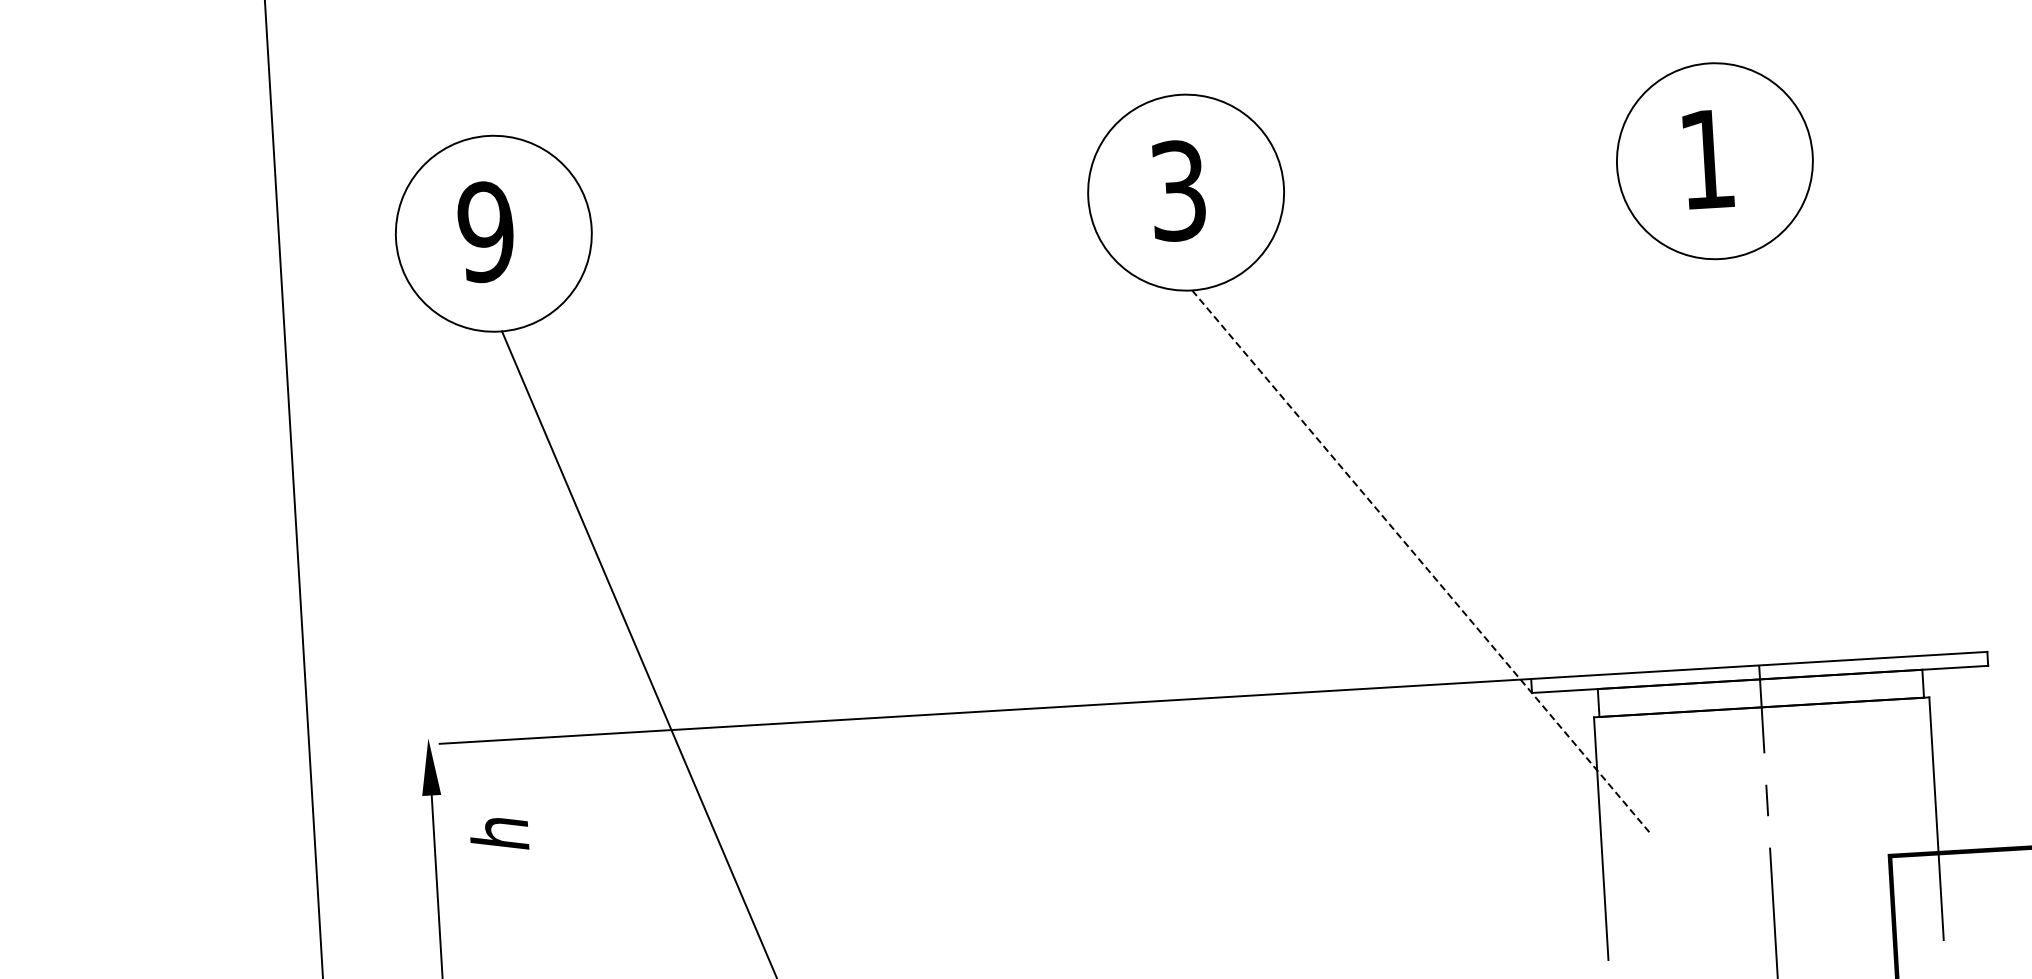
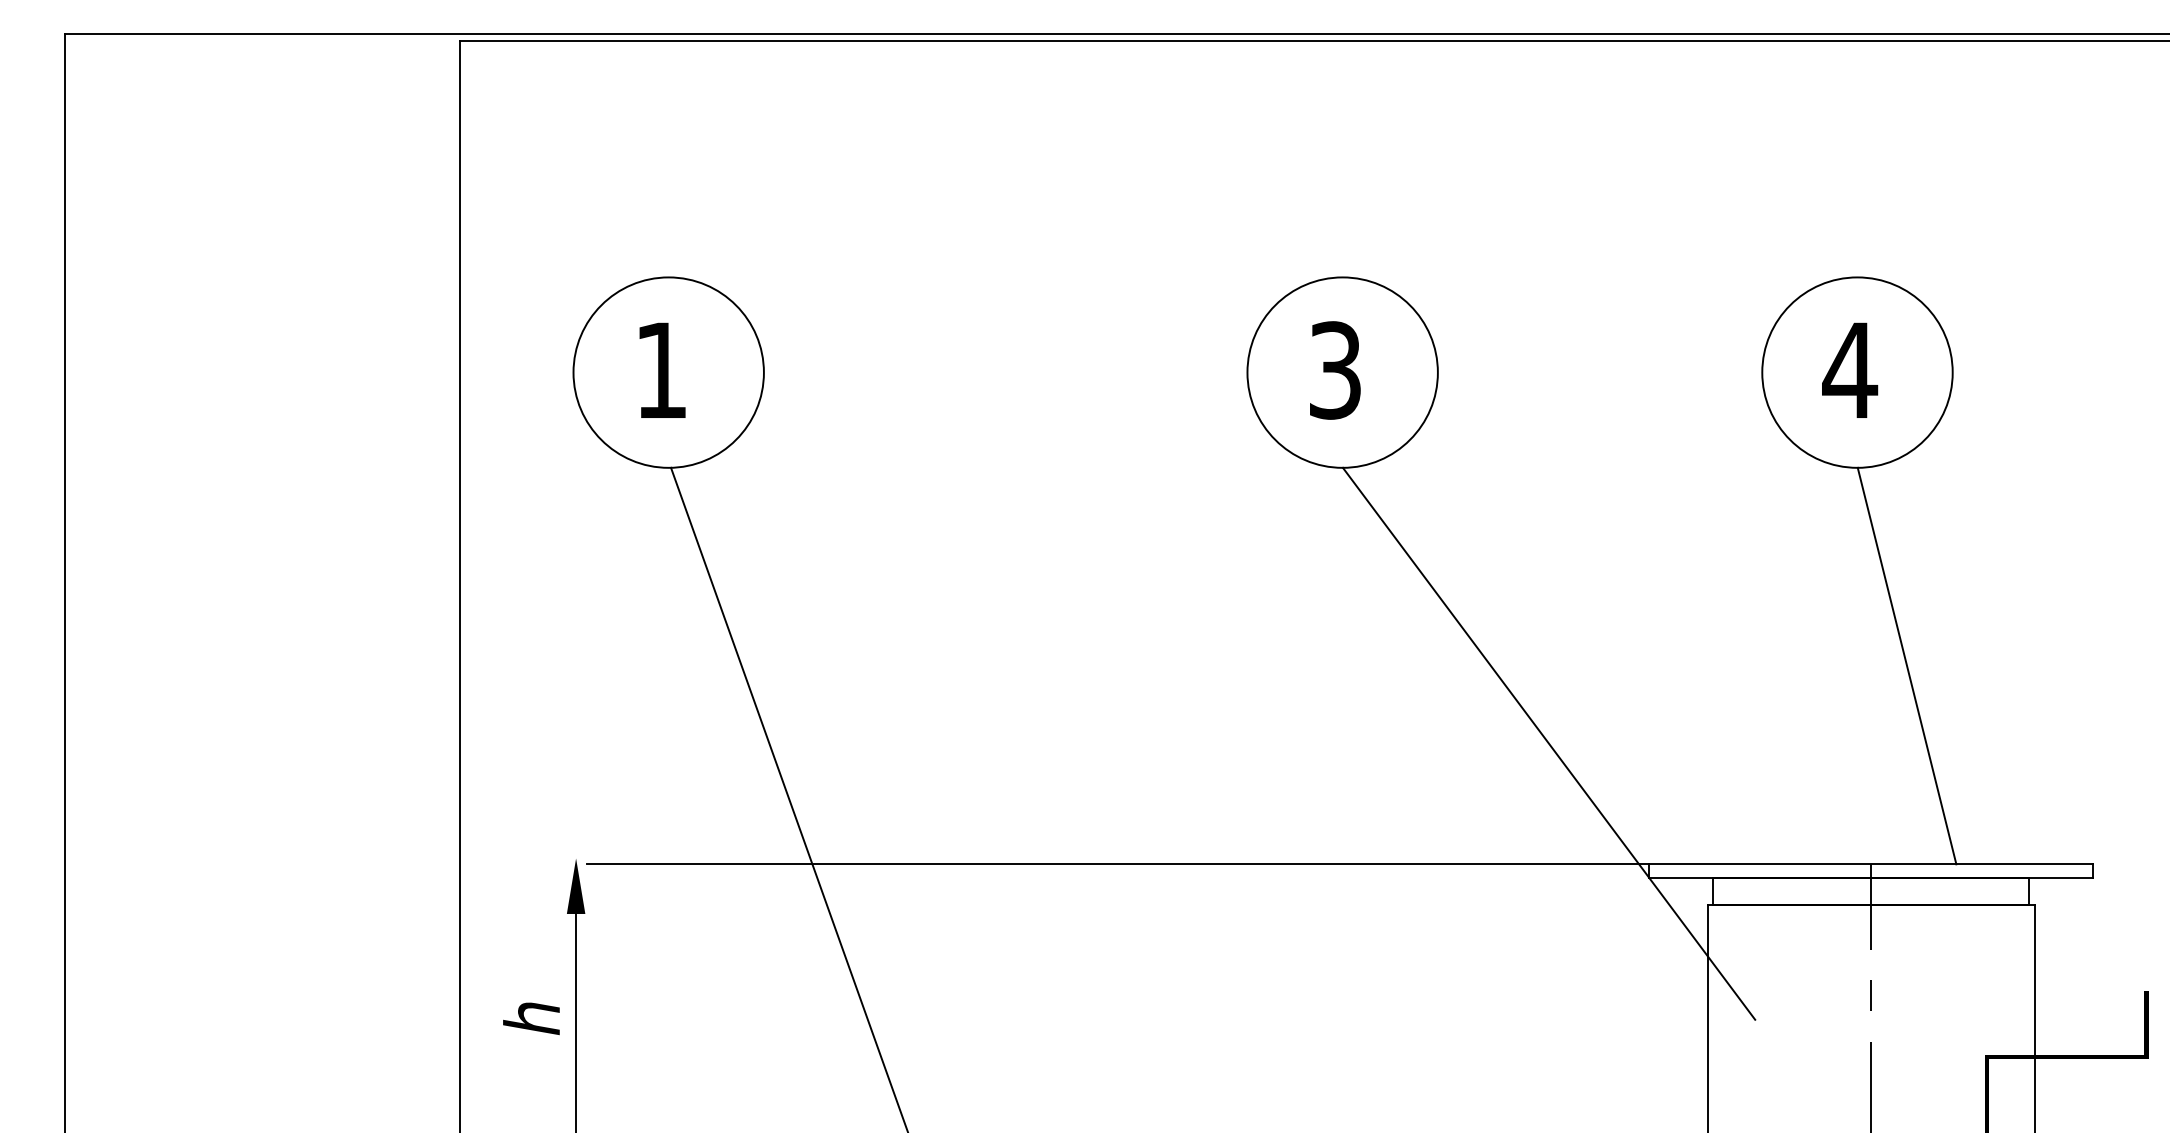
text: (1707, 158) -> (1850, 369), 1 -> 4
text: (485, 232) -> (660, 370), 9 -> 1
line: (1783, 459) -> (1906, 665), added
line: (1421, 562) -> (1549, 744), dashed -> solid
text: (499, 834) -> (531, 1018), moved

